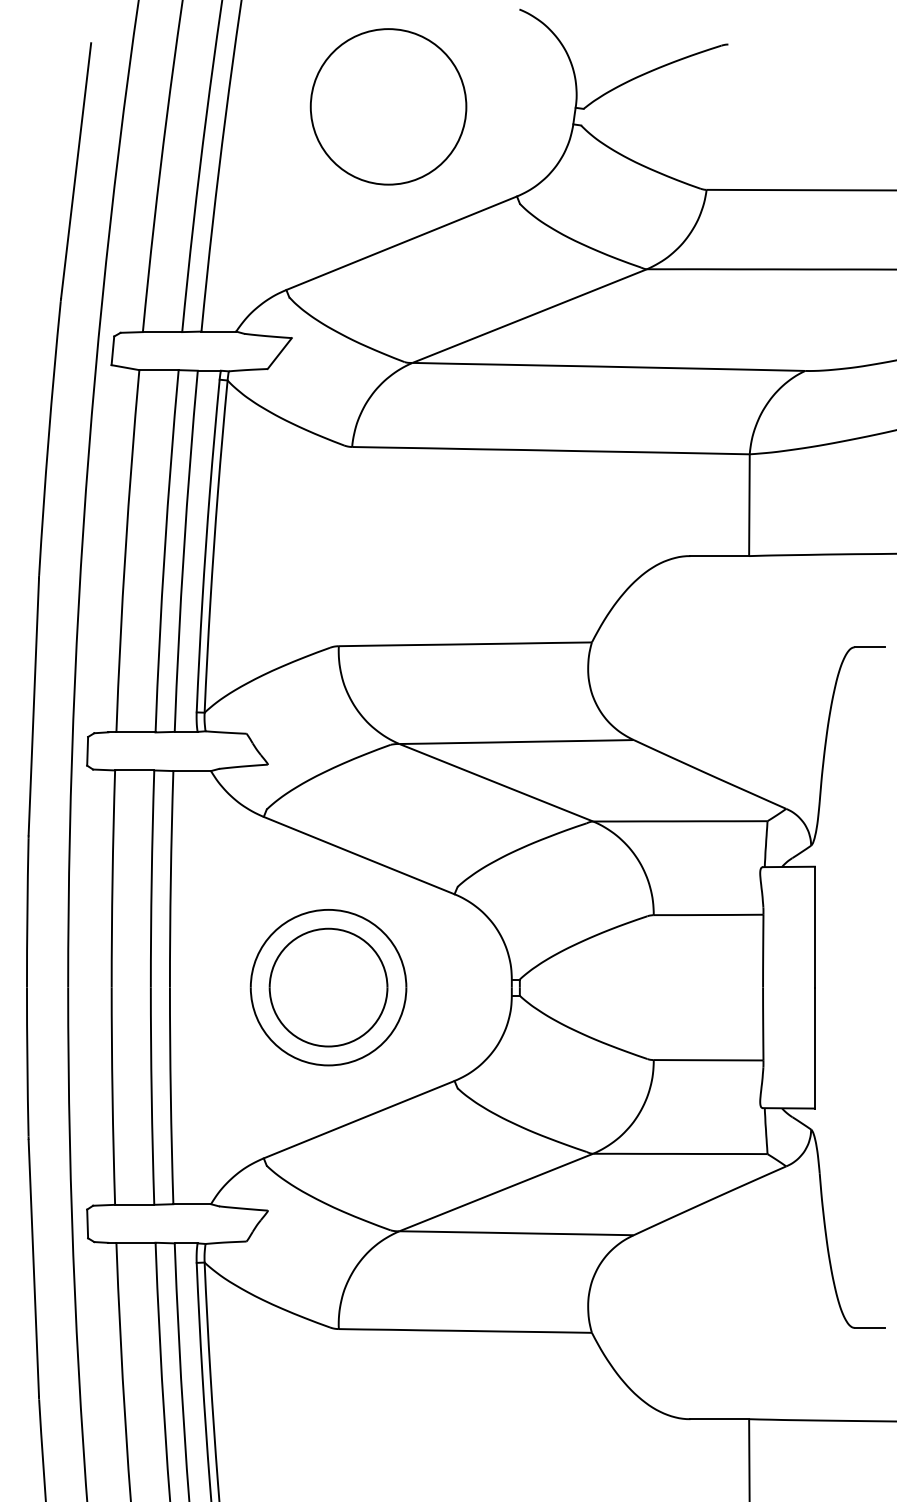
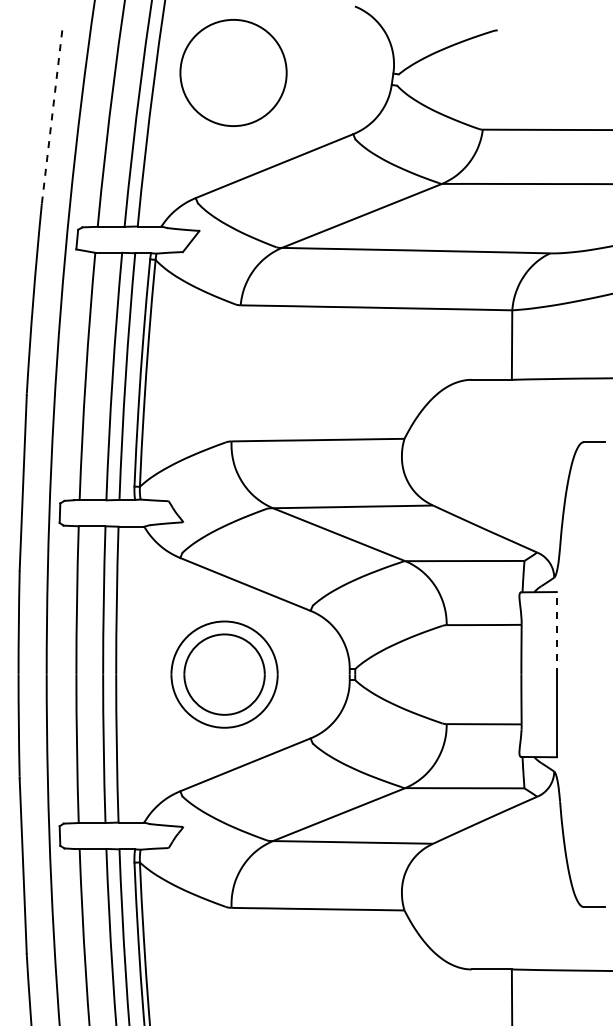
circle: (388, 106) -> (233, 72), moved
line: (76, 170) -> (52, 116), solid -> dashed
line: (814, 925) -> (556, 632), solid -> dashed

